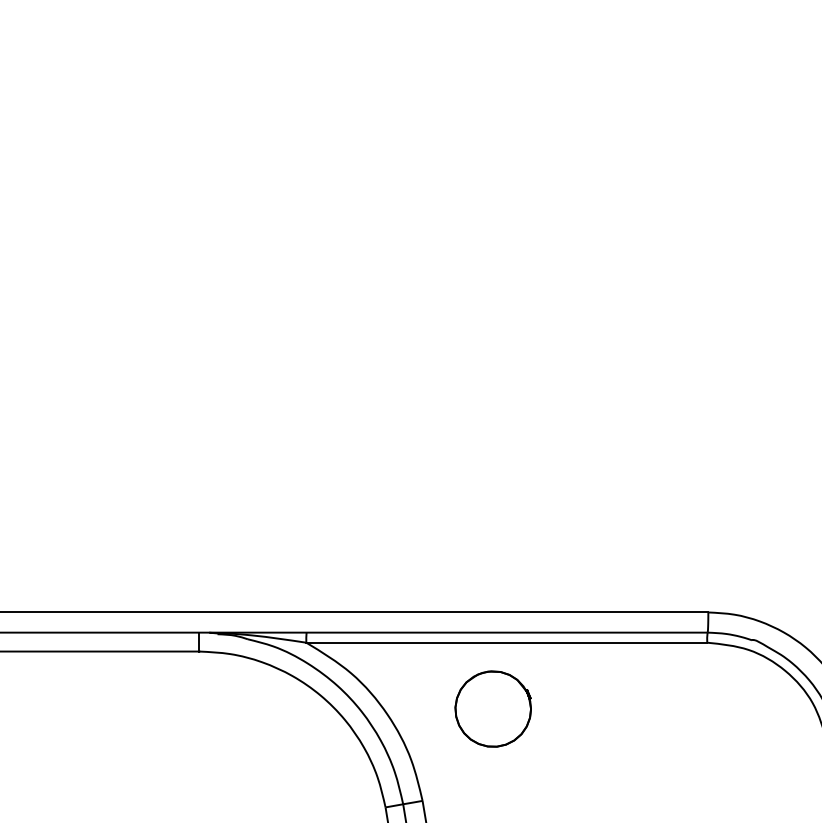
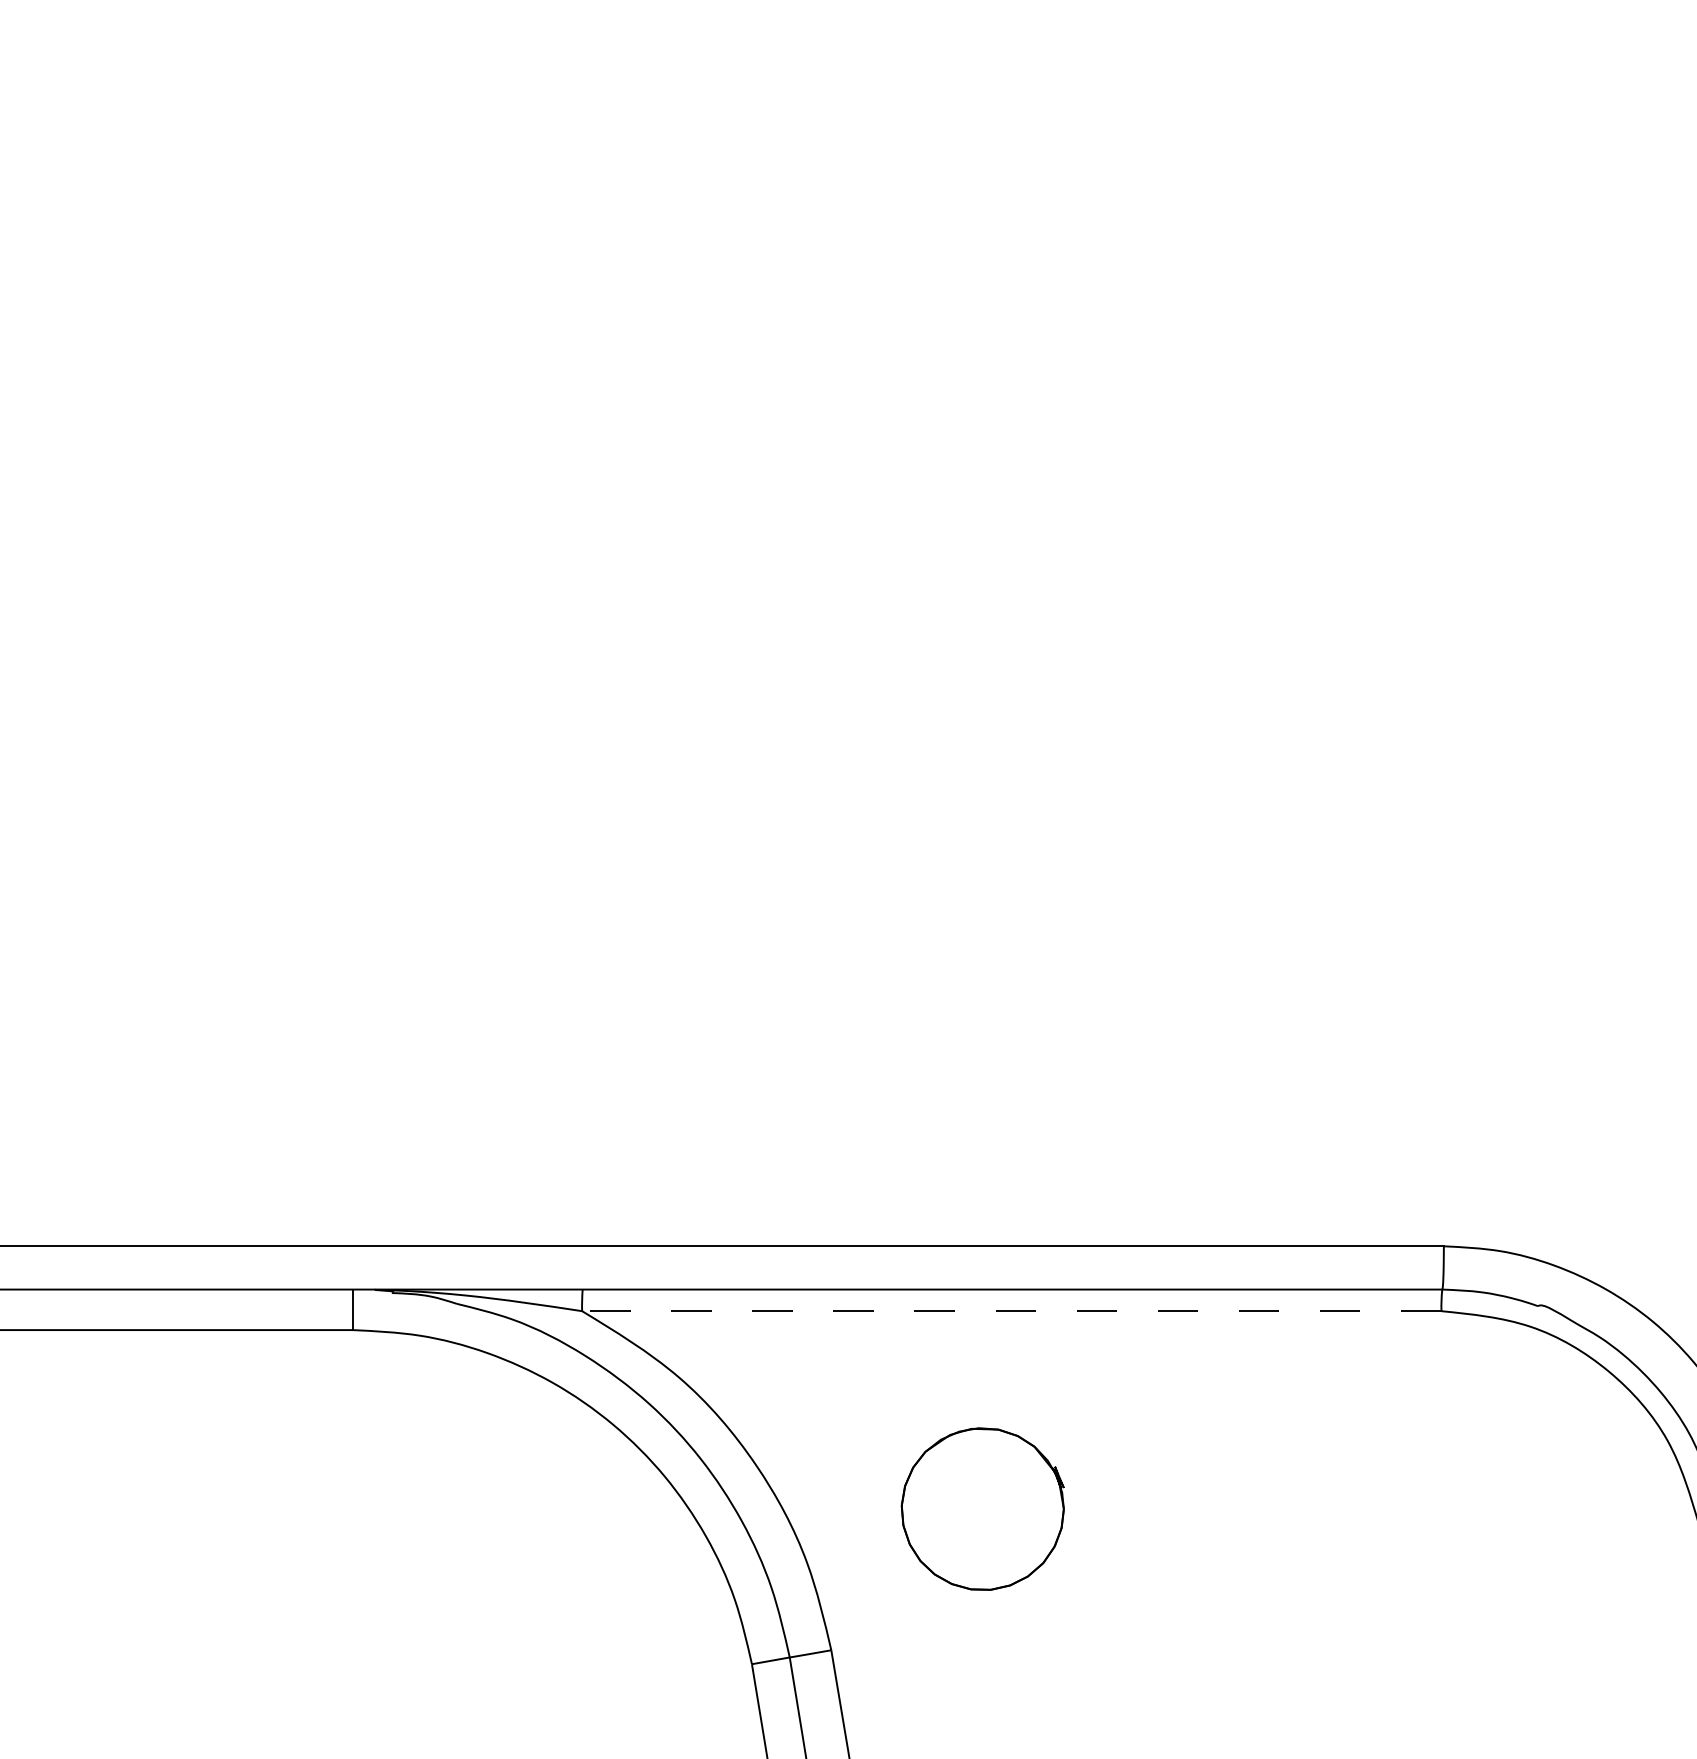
line: (506, 642) -> (1011, 1310), solid -> dashed
part: (492, 708) -> (981, 1507), moved

